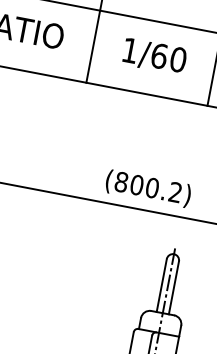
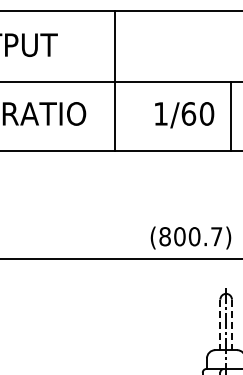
text: (154, 56) -> (184, 115), moved
text: (175, 192) -> (216, 236), (800.2) -> (800.7)
line: (161, 286) -> (220, 325), solid -> dashed
line: (173, 288) -> (231, 325), solid -> dashed

